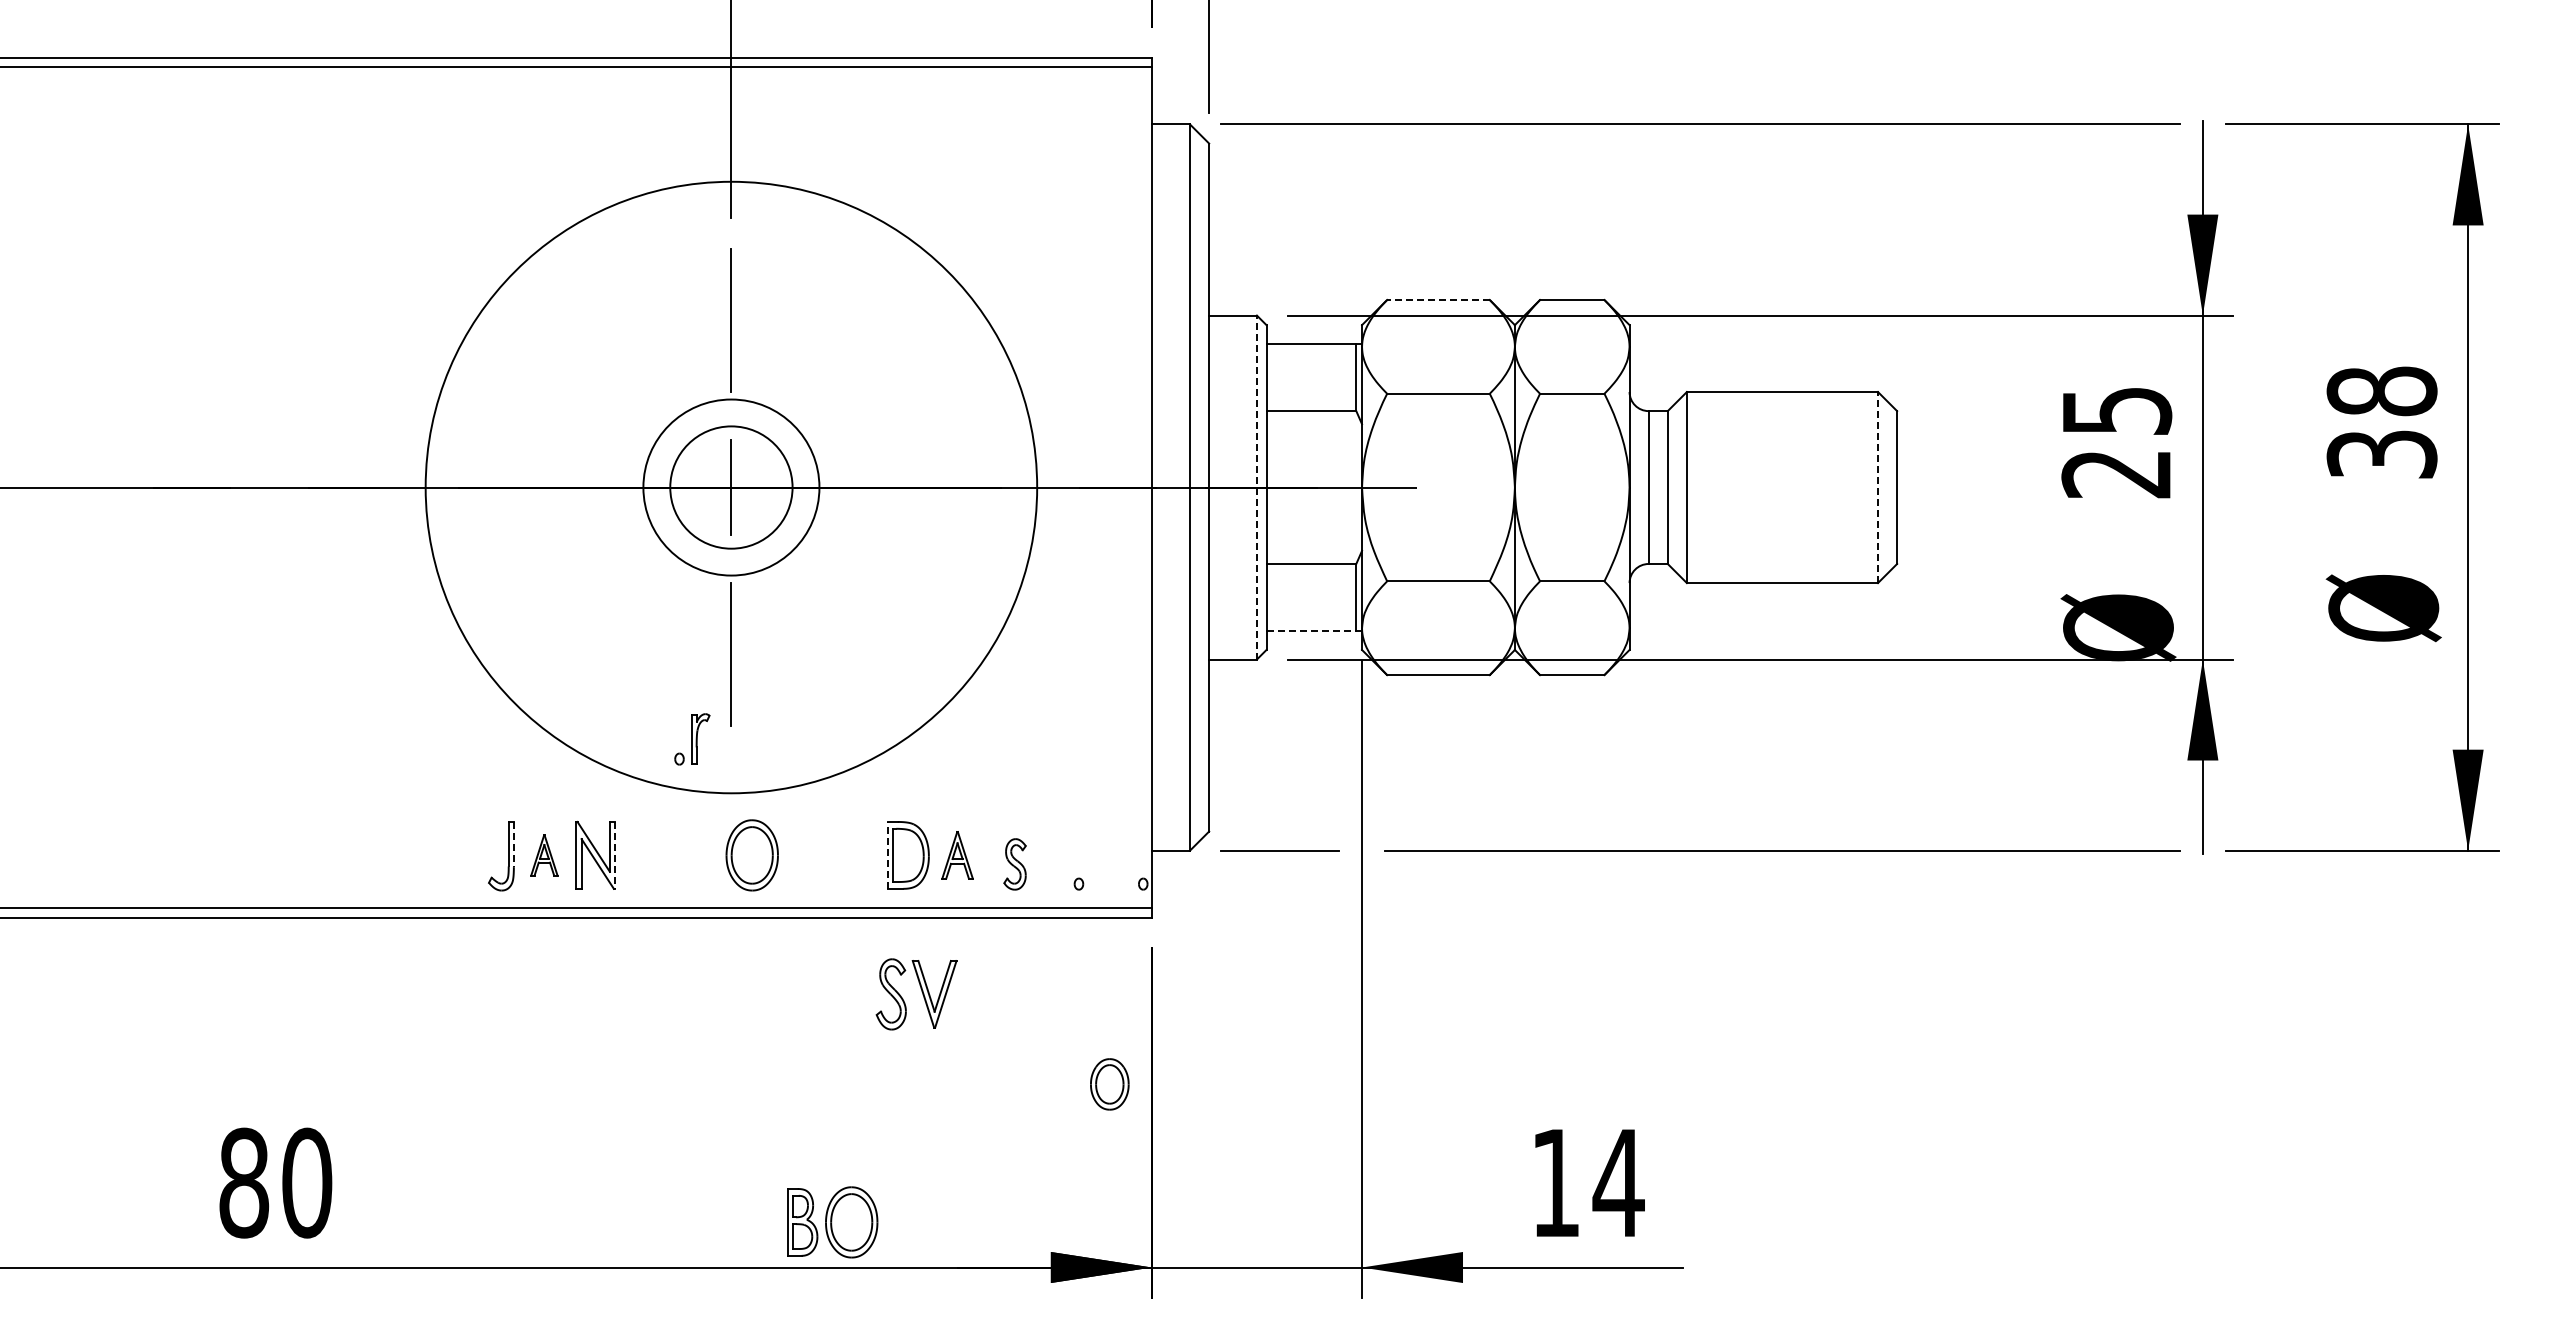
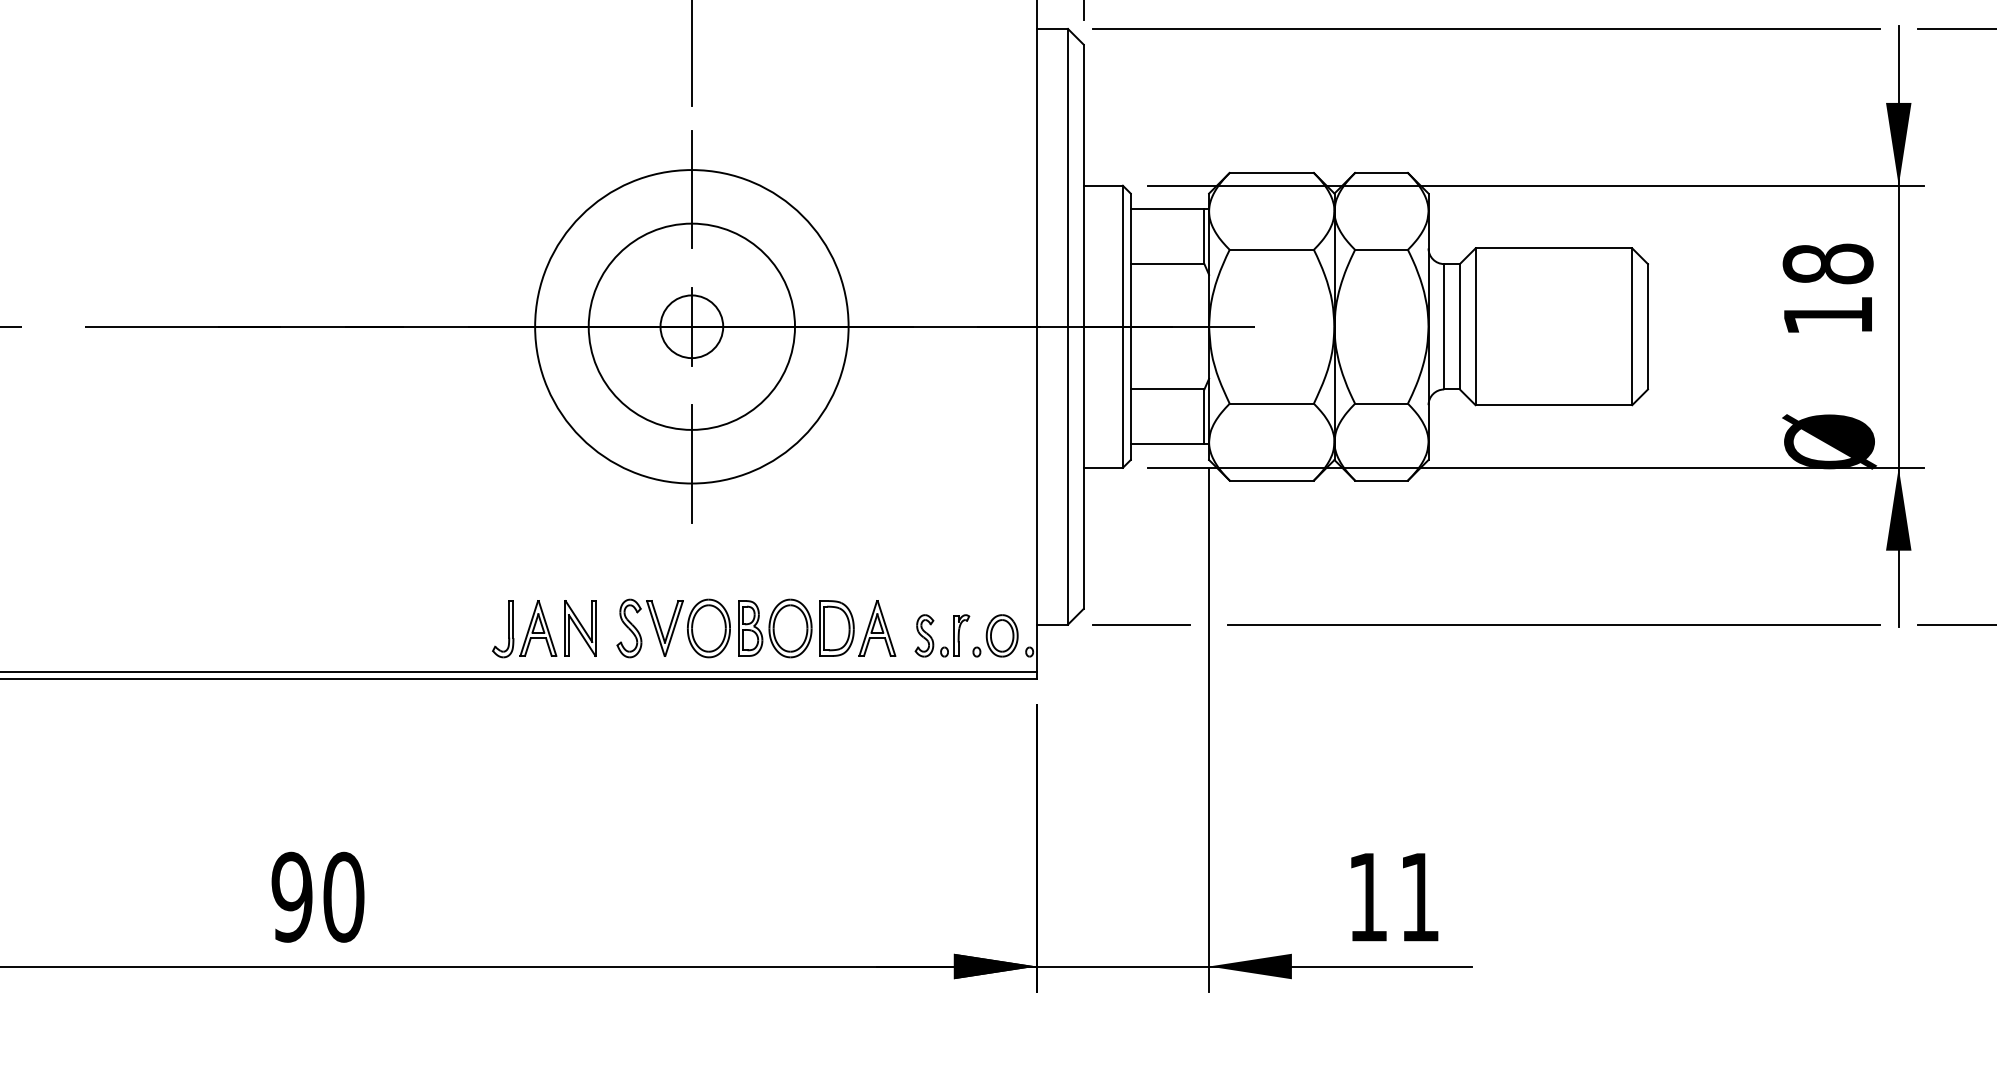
line: (1437, 299) -> (1270, 172), dashed -> solid
text: (2116, 442) -> (1827, 289), 25 -> 18
circle: (731, 487) -> (691, 326), size x0.62
circle: (731, 487) -> (691, 326), size x0.62
circle: (731, 487) -> (691, 326), size x1.43
line: (1256, 487) -> (1122, 326), dashed -> solid
line: (1878, 487) -> (1632, 326), dashed -> solid
line: (1311, 630) -> (1167, 444), dashed -> solid
part: (692, 739) -> (955, 635), moved
line: (513, 844) -> (513, 619), dashed -> solid
line: (887, 854) -> (819, 627), dashed -> solid
part: (544, 855) -> (538, 628), size x1.67
line: (615, 855) -> (596, 628), dashed -> solid
part: (957, 855) -> (877, 628), size x1.43
part: (916, 994) -> (650, 628), moved
part: (1109, 1084) -> (1001, 635), moved
text: (244, 1182) -> (292, 896), 80 -> 90
text: (1618, 1182) -> (1419, 896), 14 -> 11
part: (832, 1222) -> (774, 628), moved

